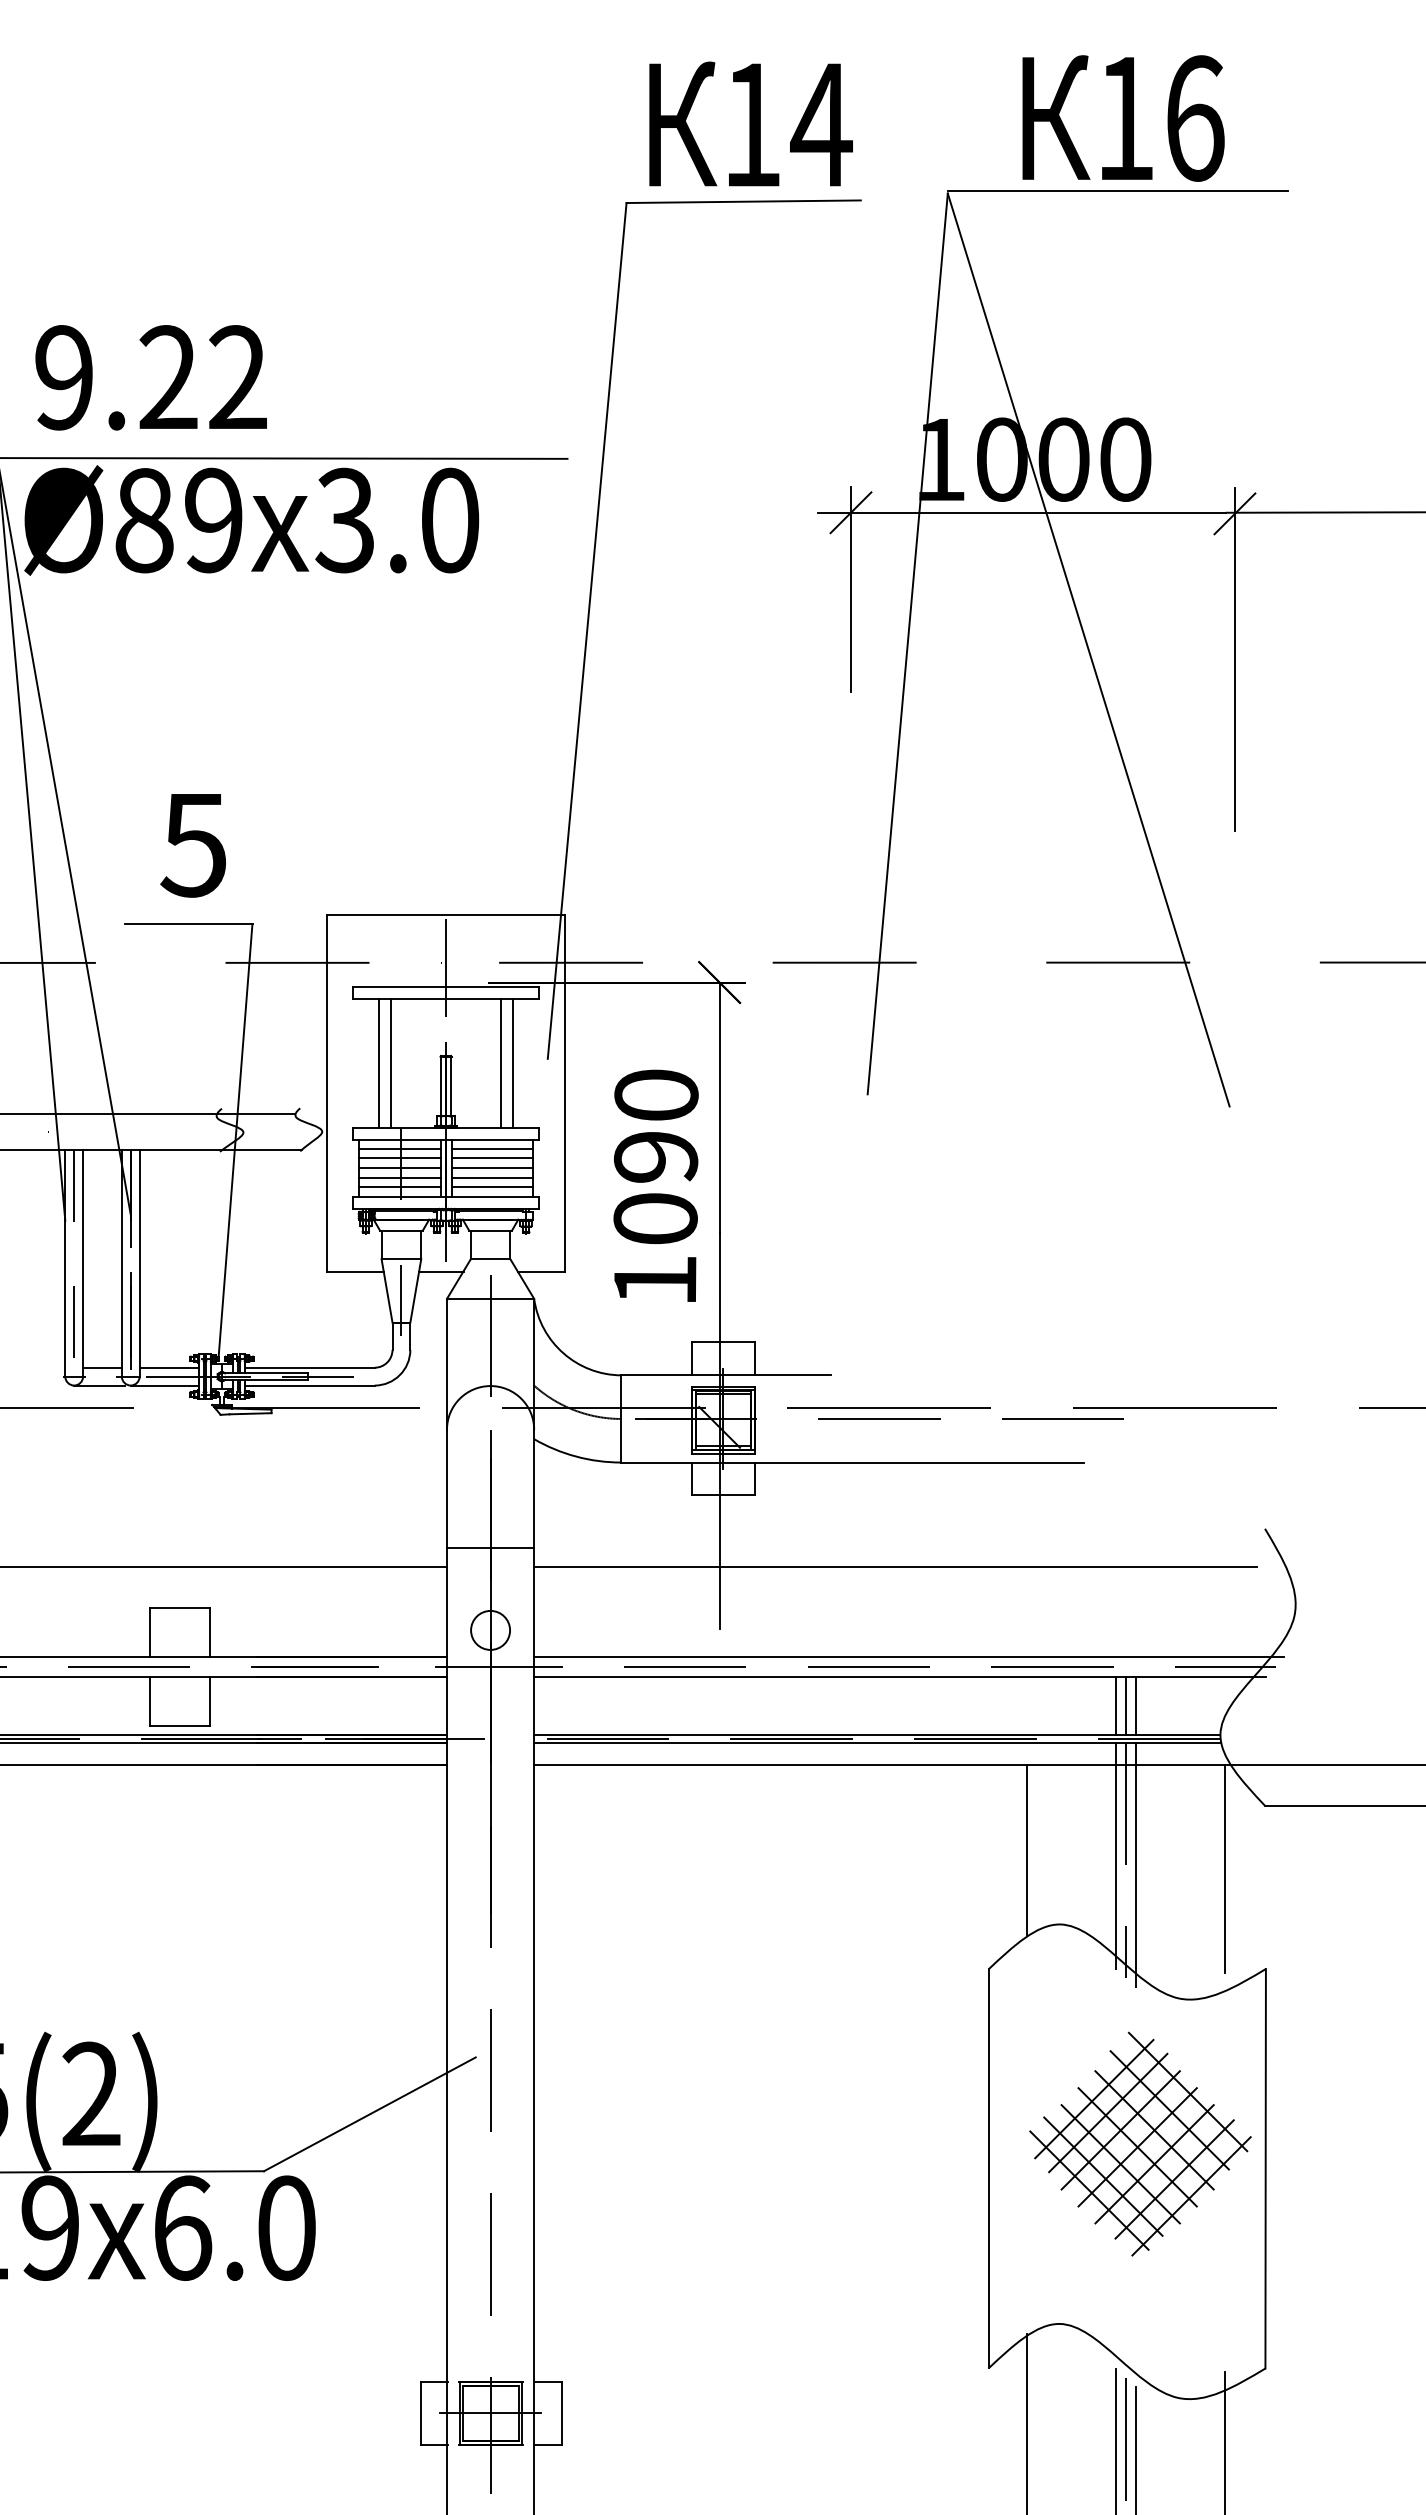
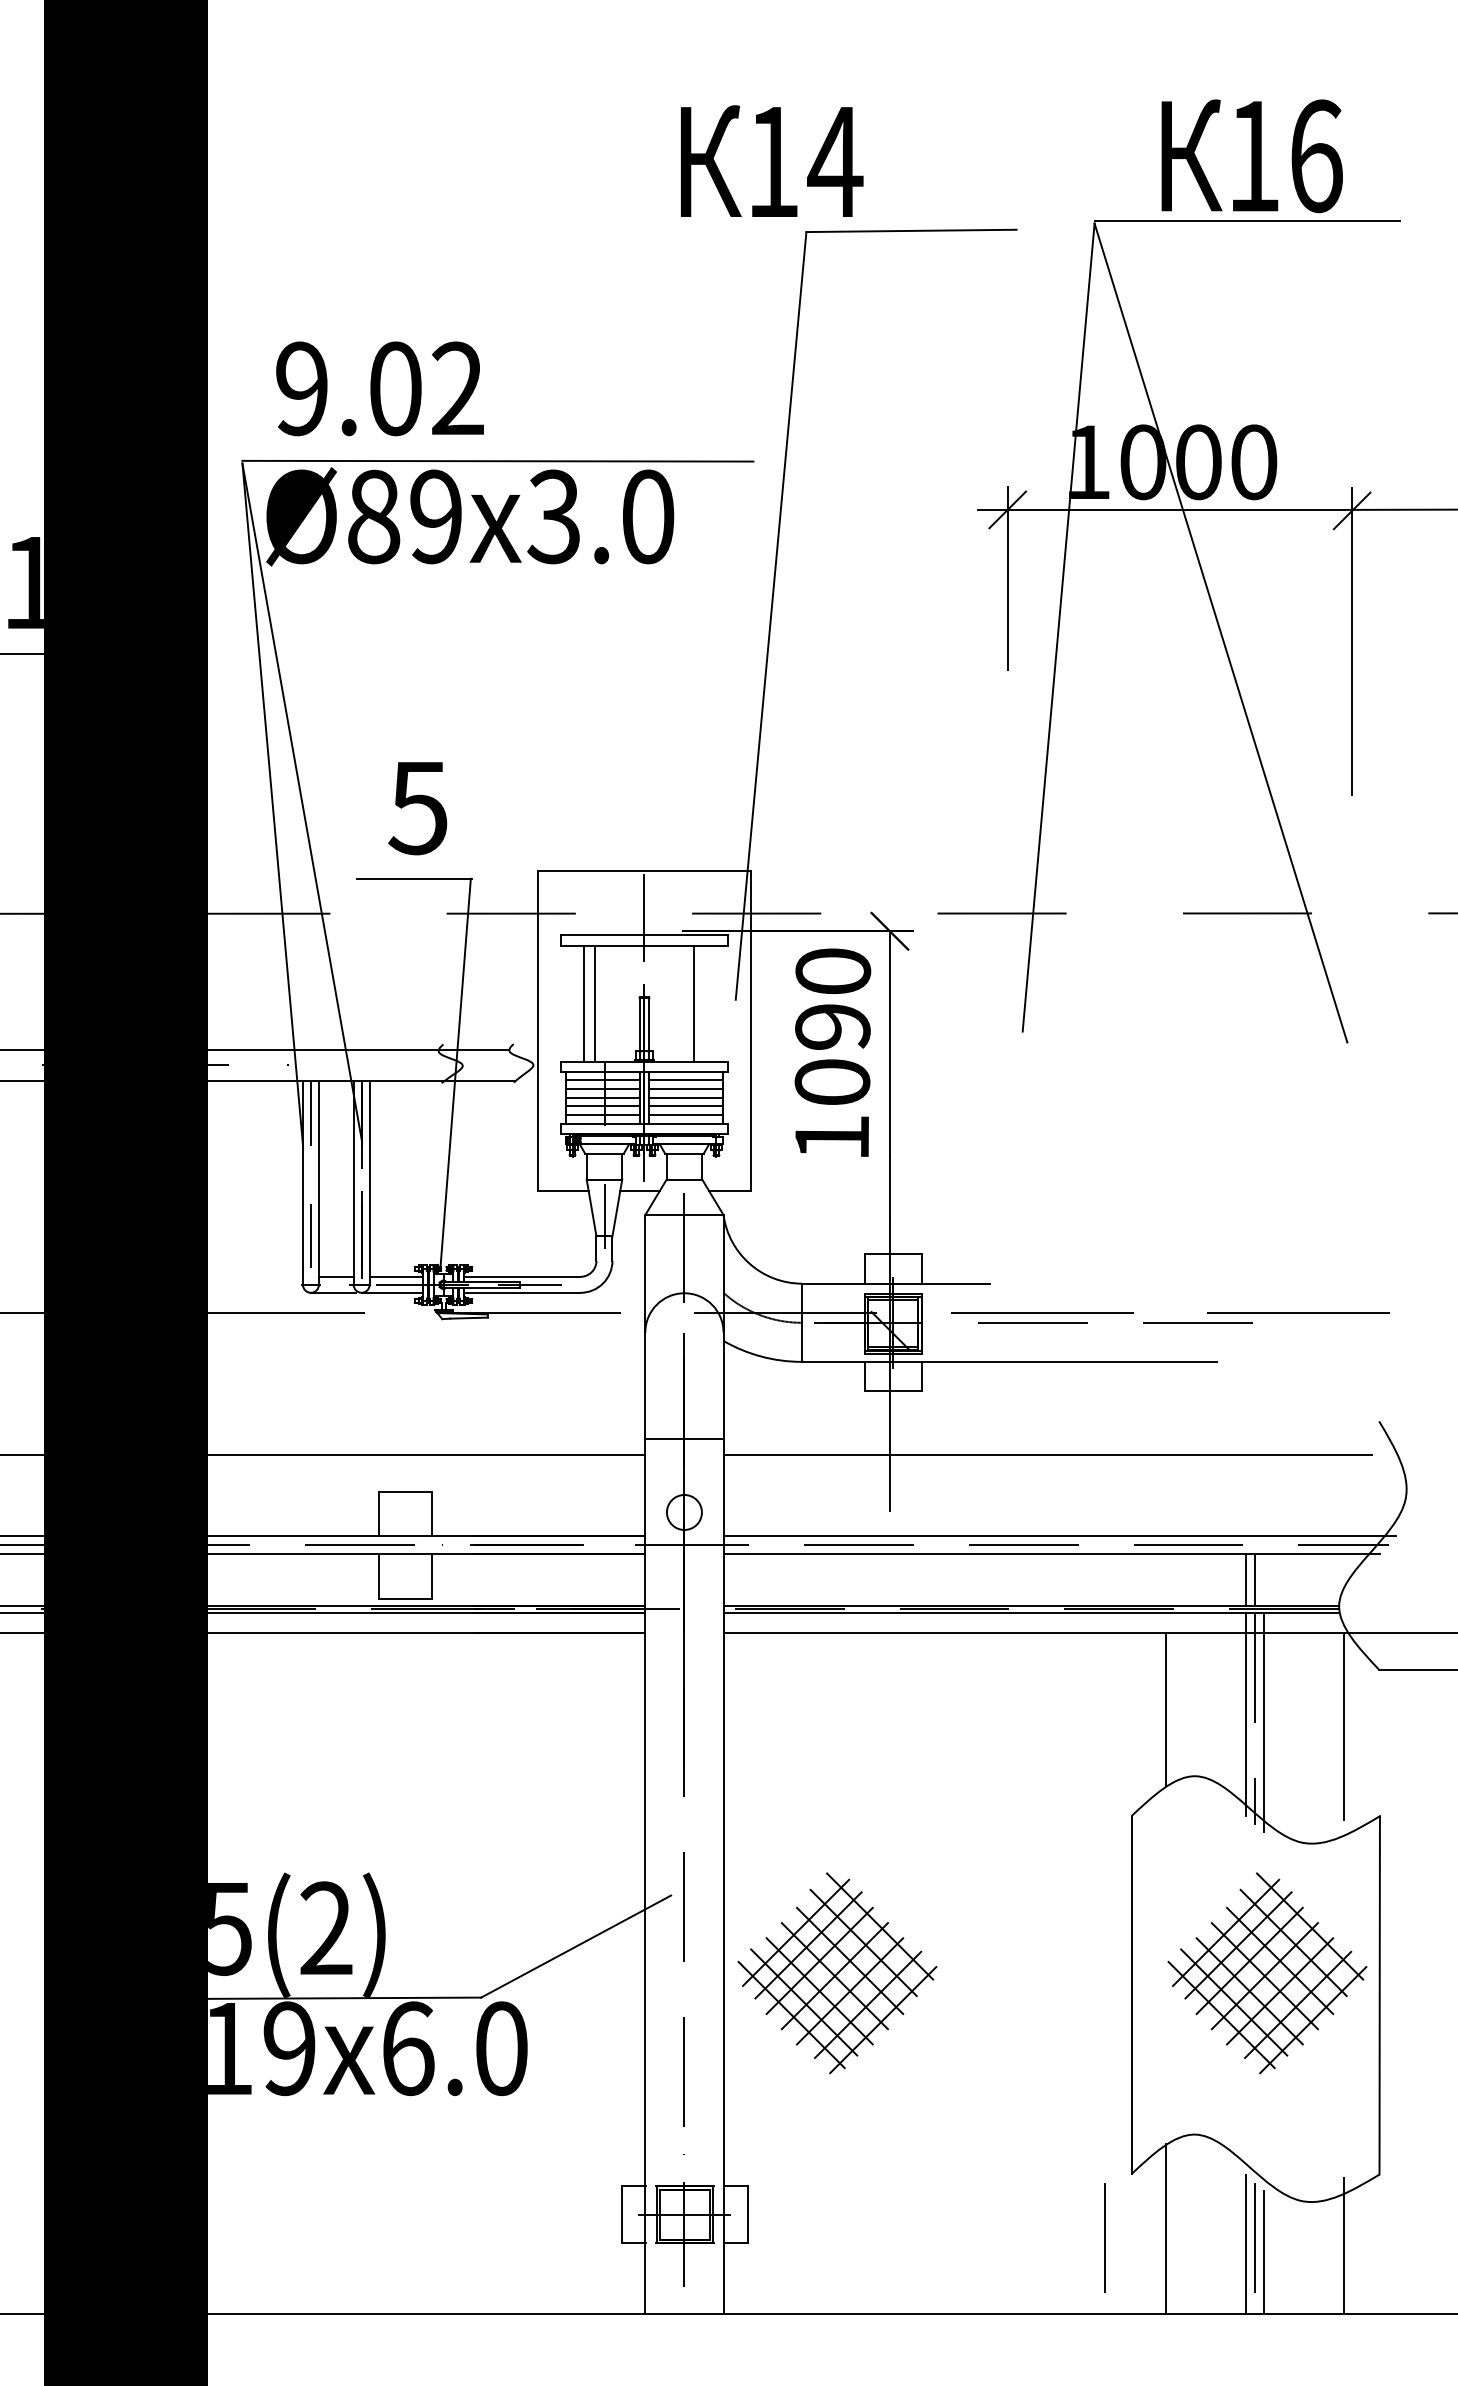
text: (751, 123) -> (772, 160), moved
text: (168, 377) -> (395, 388), 9.22 -> 9.02
line: (512, 1063) -> (704, 1003), removed
text: (655, 1185) -> (832, 1052), moved
line: (1136, 1705) -> (1263, 1579), removed
part: (661, 2144) -> (837, 1973), added
line: (958, 2438) -> (1104, 2237), added

